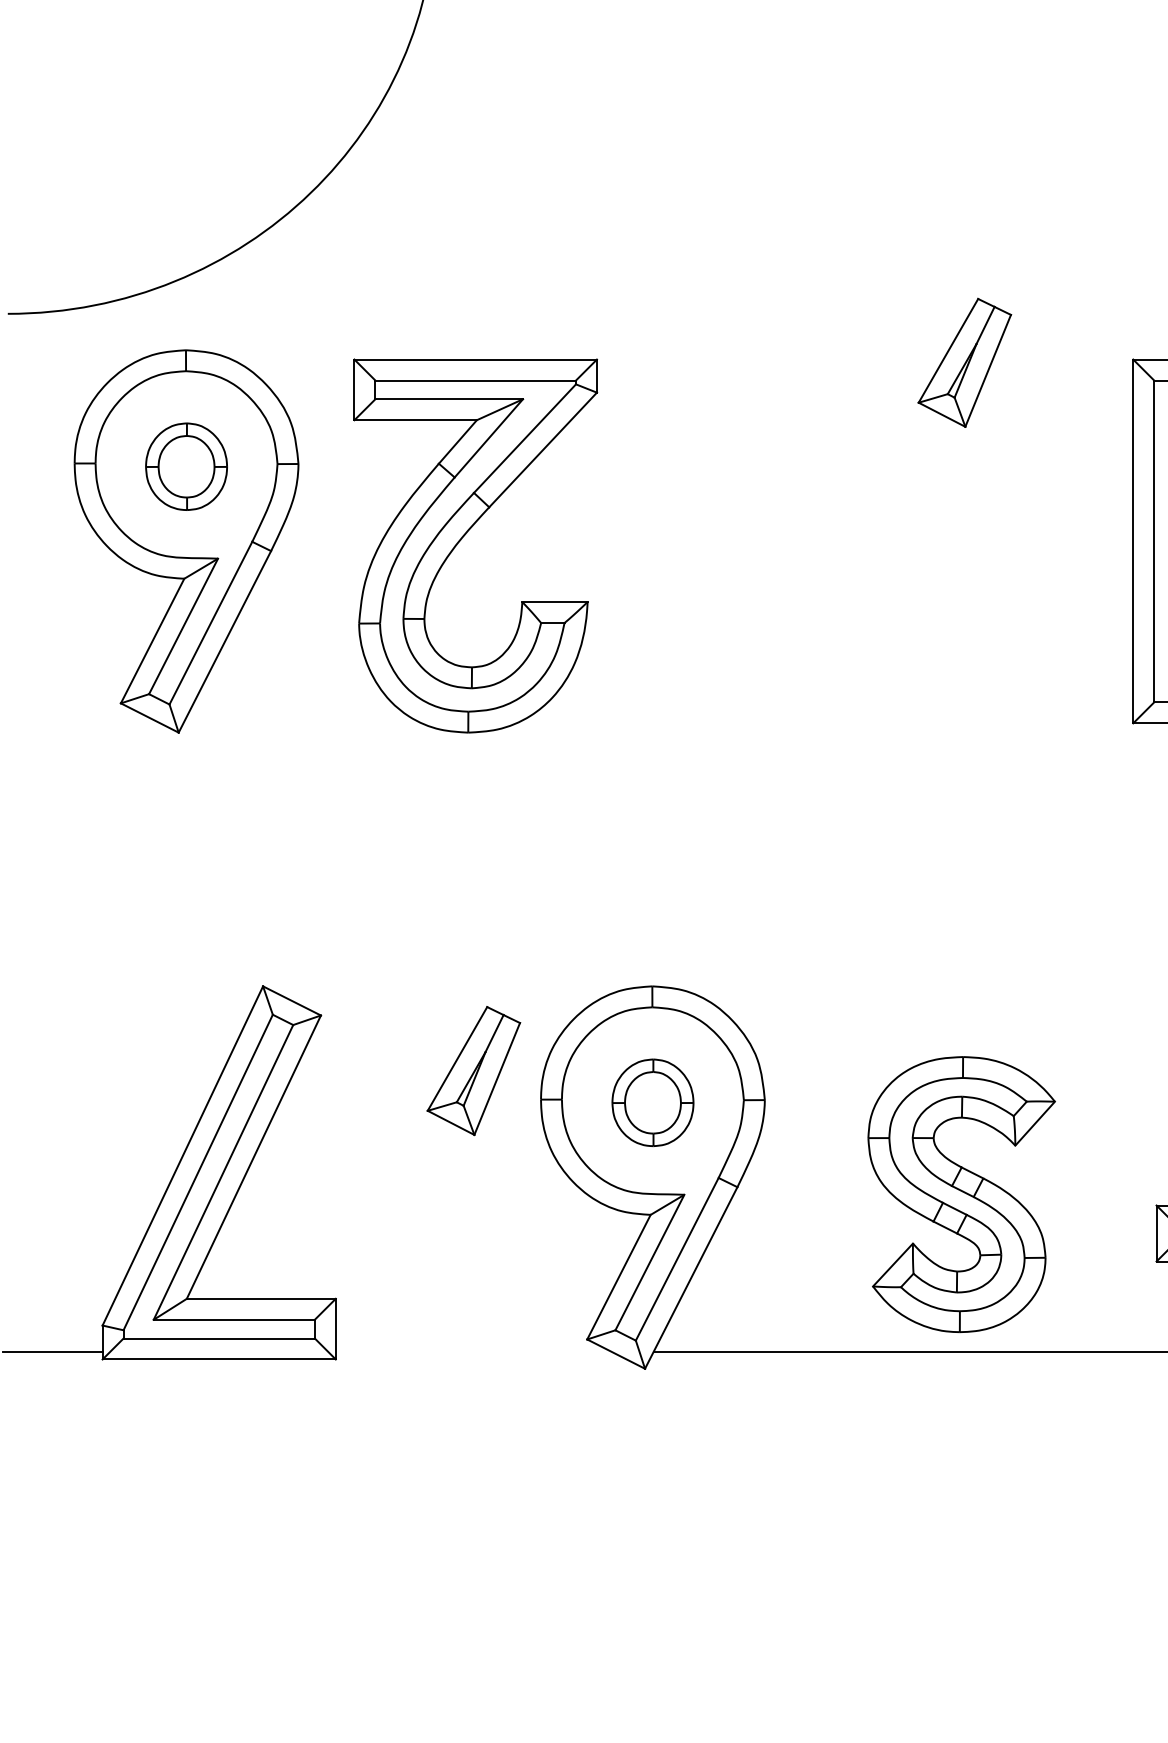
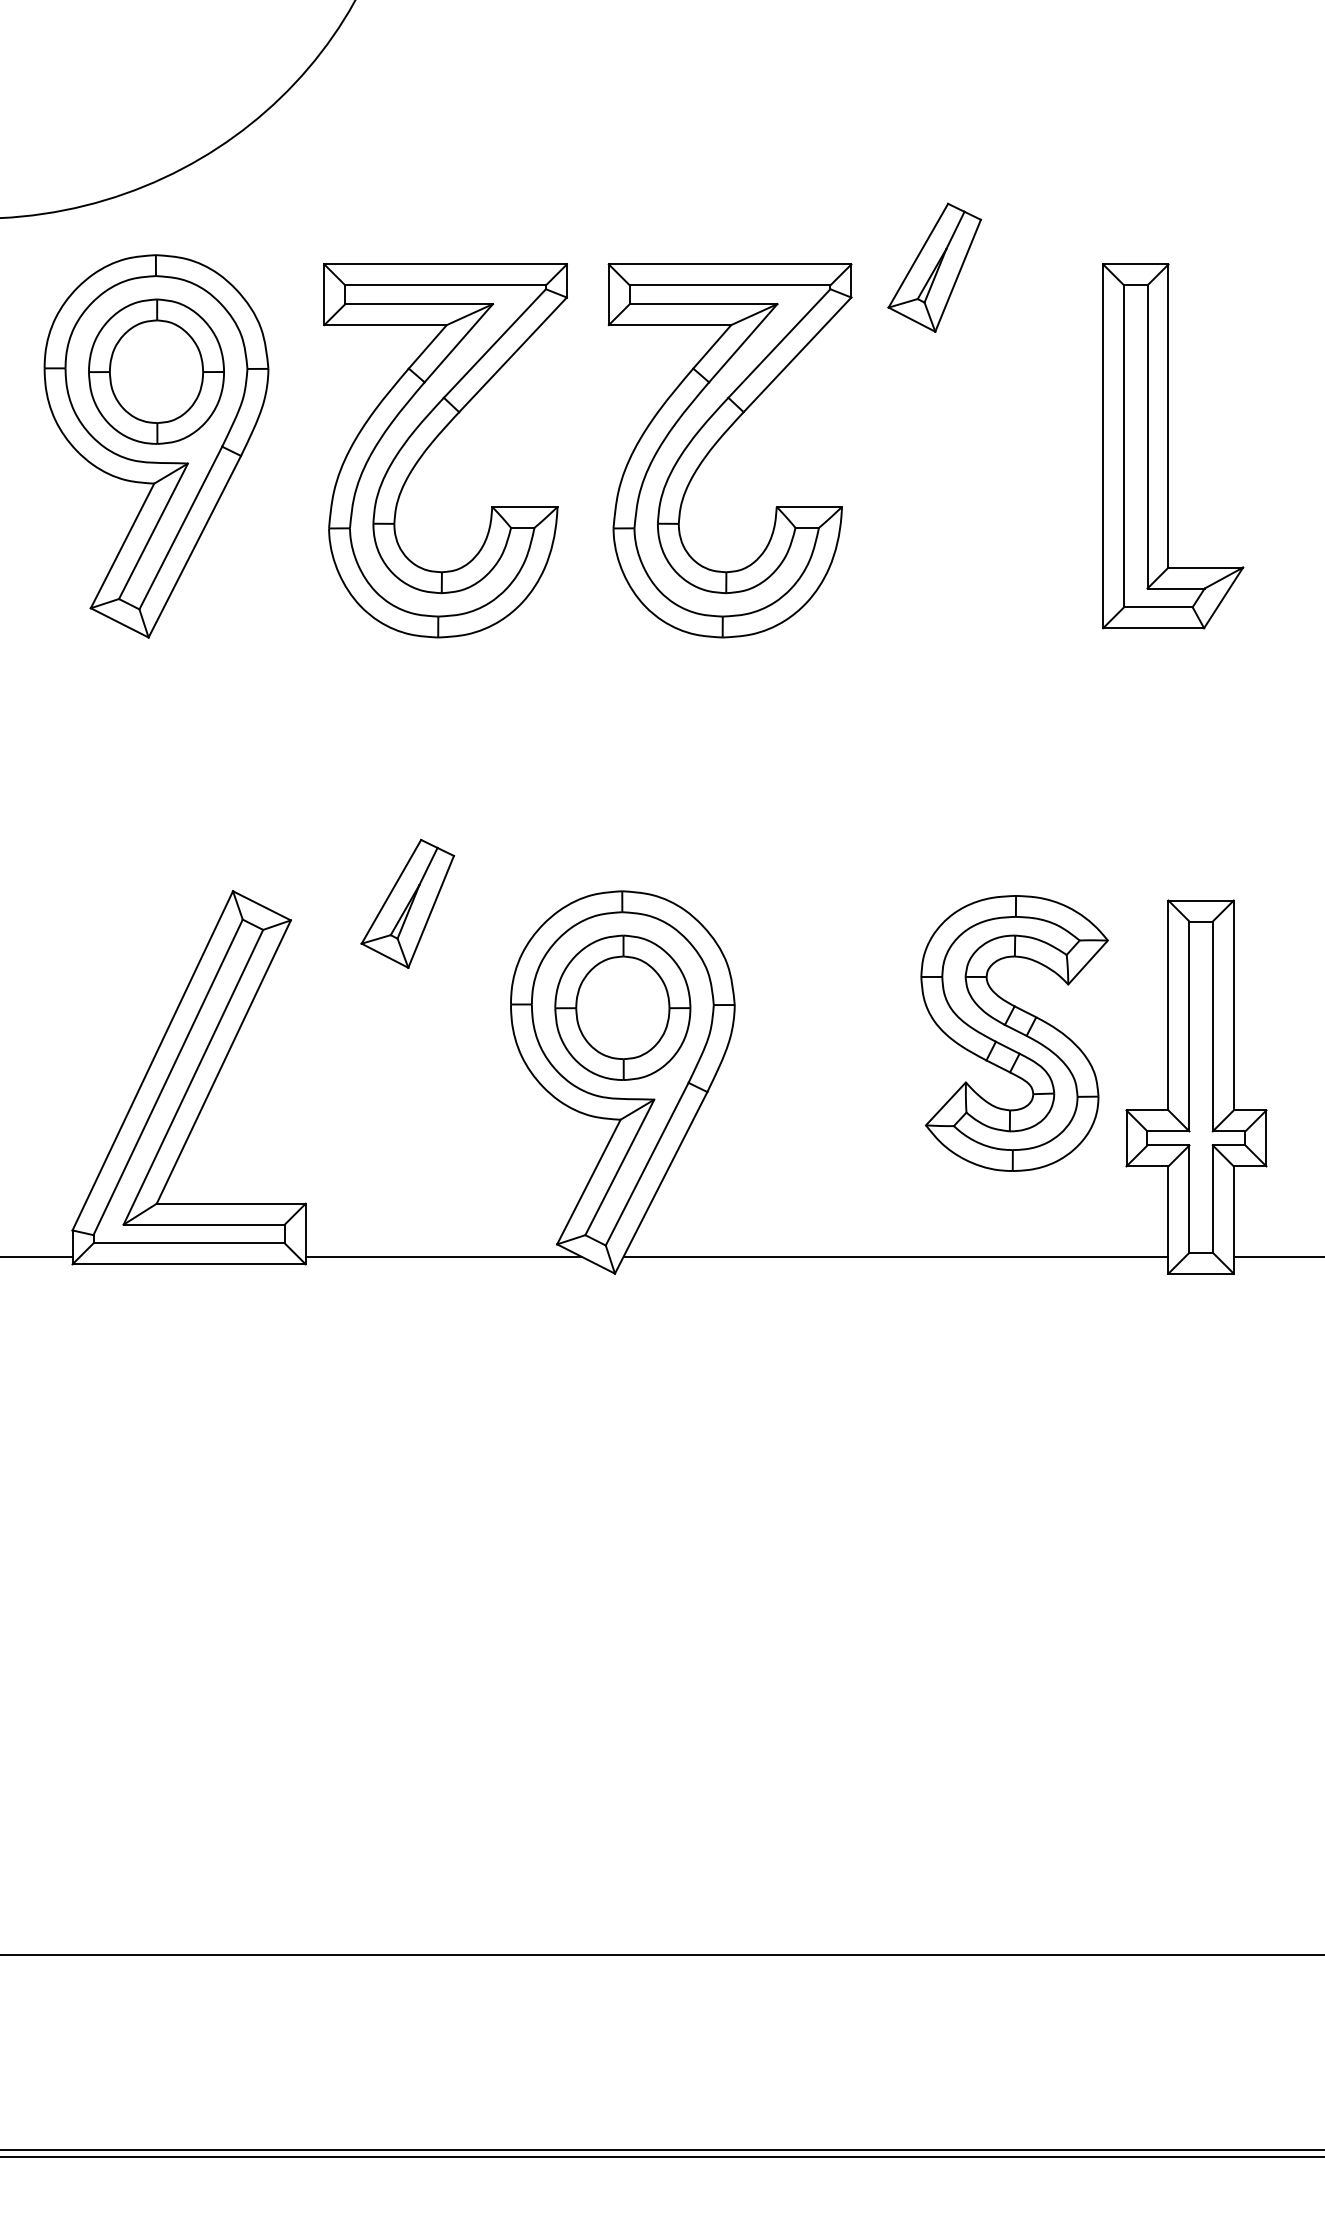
part: (186, 466) -> (156, 371), size x1.67
part: (747, 538) -> (717, 443), added
part: (473, 1070) -> (407, 903), moved
part: (652, 1102) -> (622, 1007), size x1.67
part: (961, 1194) -> (1014, 1033), moved
line: (473, 1351) -> (443, 1256), added

